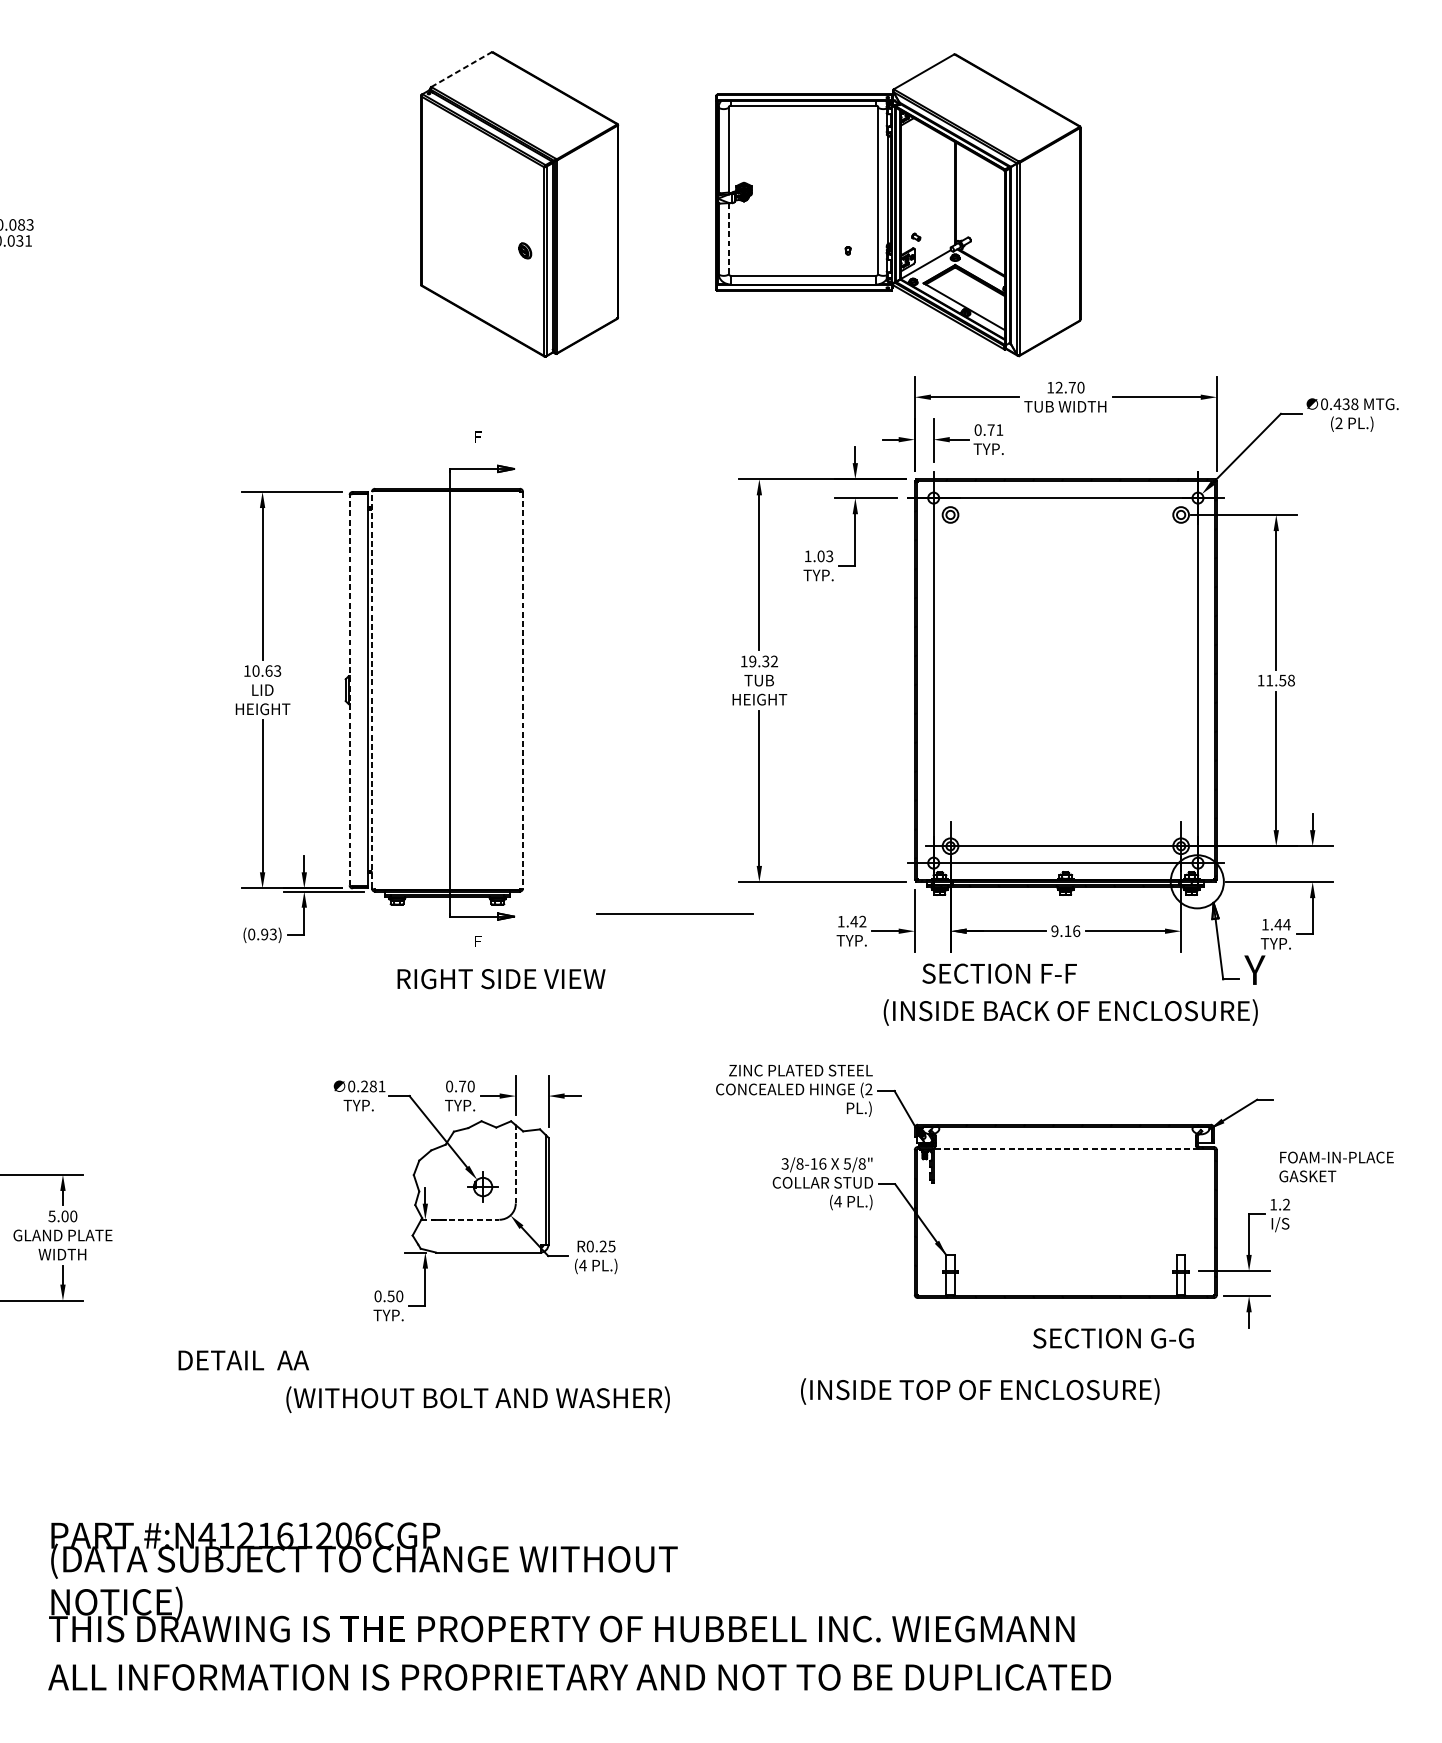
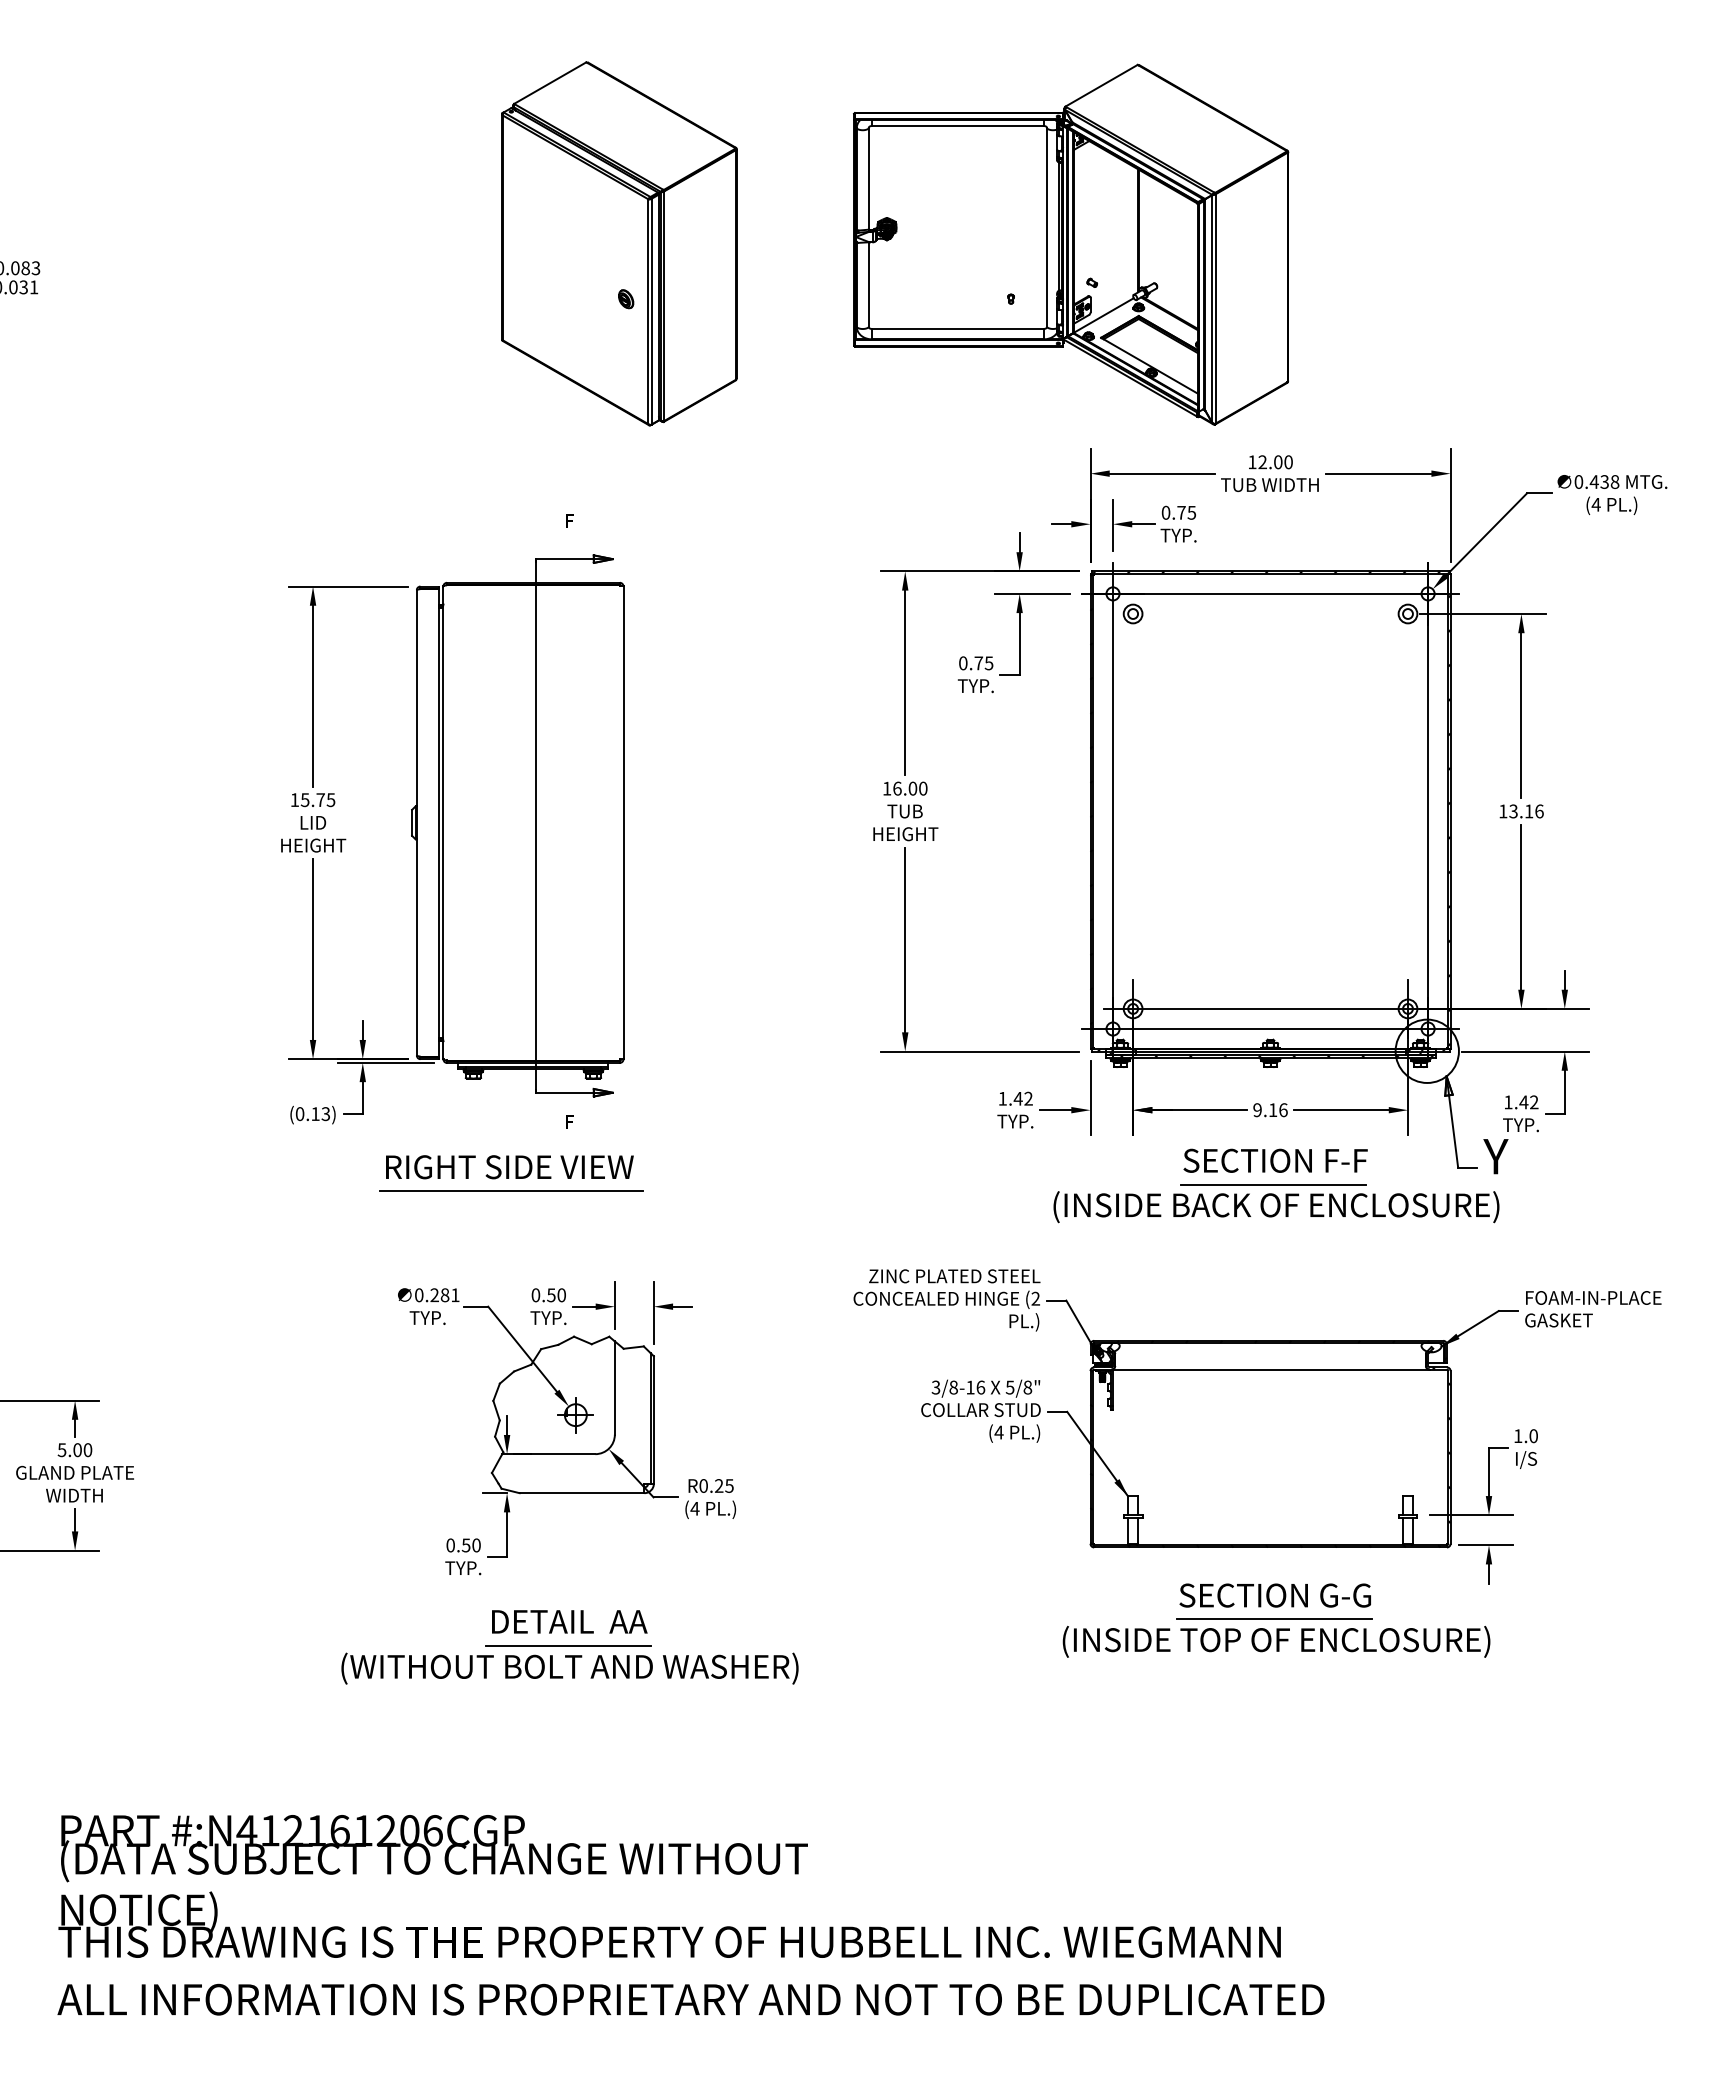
line: (461, 69) -> (550, 83), dashed -> solid
line: (728, 238) -> (868, 284), dashed -> solid
text: (1072, 387) -> (1278, 462), 12.70 -> 12.00
text: (1338, 423) -> (1595, 504), (2 -> (4
text: (999, 429) -> (1191, 512), 0.71 -> 0.75
text: (819, 556) -> (976, 663), 1.03 -> 0.75
text: (763, 661) -> (910, 788), 19.32 -> 16.00
text: (266, 671) -> (317, 800), 10.63 -> 15.75
text: (1280, 680) -> (1526, 811), 11.58 -> 13.16
line: (349, 689) -> (416, 822), dashed -> solid
line: (372, 689) -> (443, 822), dashed -> solid
line: (523, 690) -> (623, 823), dashed -> solid
line: (674, 913) -> (1273, 1184), moved
text: (1286, 924) -> (1533, 1102), 1.44 -> 1.42
text: (264, 934) -> (315, 1114), (0.93) -> (0.13)
text: (999, 973) -> (1275, 1160), moved
text: (501, 979) -> (509, 1167), moved
line: (429, 998) -> (511, 1190), added
text: (462, 1086) -> (551, 1295), 0.70 -> 0.50
line: (1065, 1148) -> (1270, 1369), dashed -> solid
line: (515, 1164) -> (614, 1388), dashed -> solid
text: (1336, 1167) -> (1593, 1309), moved
text: (1286, 1204) -> (1533, 1436), 1.2 -> 1.0
line: (460, 1220) -> (548, 1454), dashed -> solid
text: (1112, 1338) -> (1274, 1595), moved
line: (1068, 1358) -> (1273, 1619), added
text: (243, 1360) -> (569, 1621), moved
line: (476, 1381) -> (568, 1646), added
text: (980, 1391) -> (1276, 1641), moved

